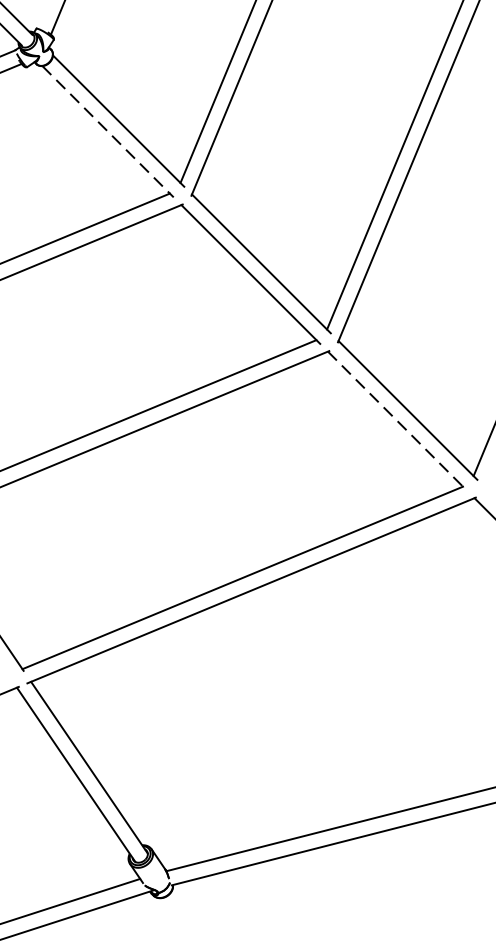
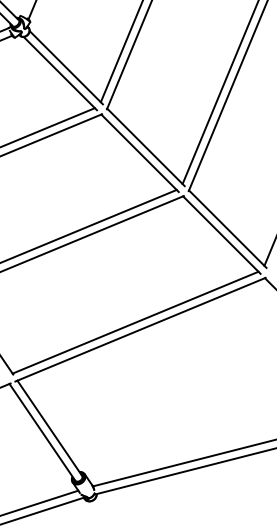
line: (108, 131) -> (60, 73), dashed -> solid
line: (396, 421) -> (221, 235), dashed -> solid

